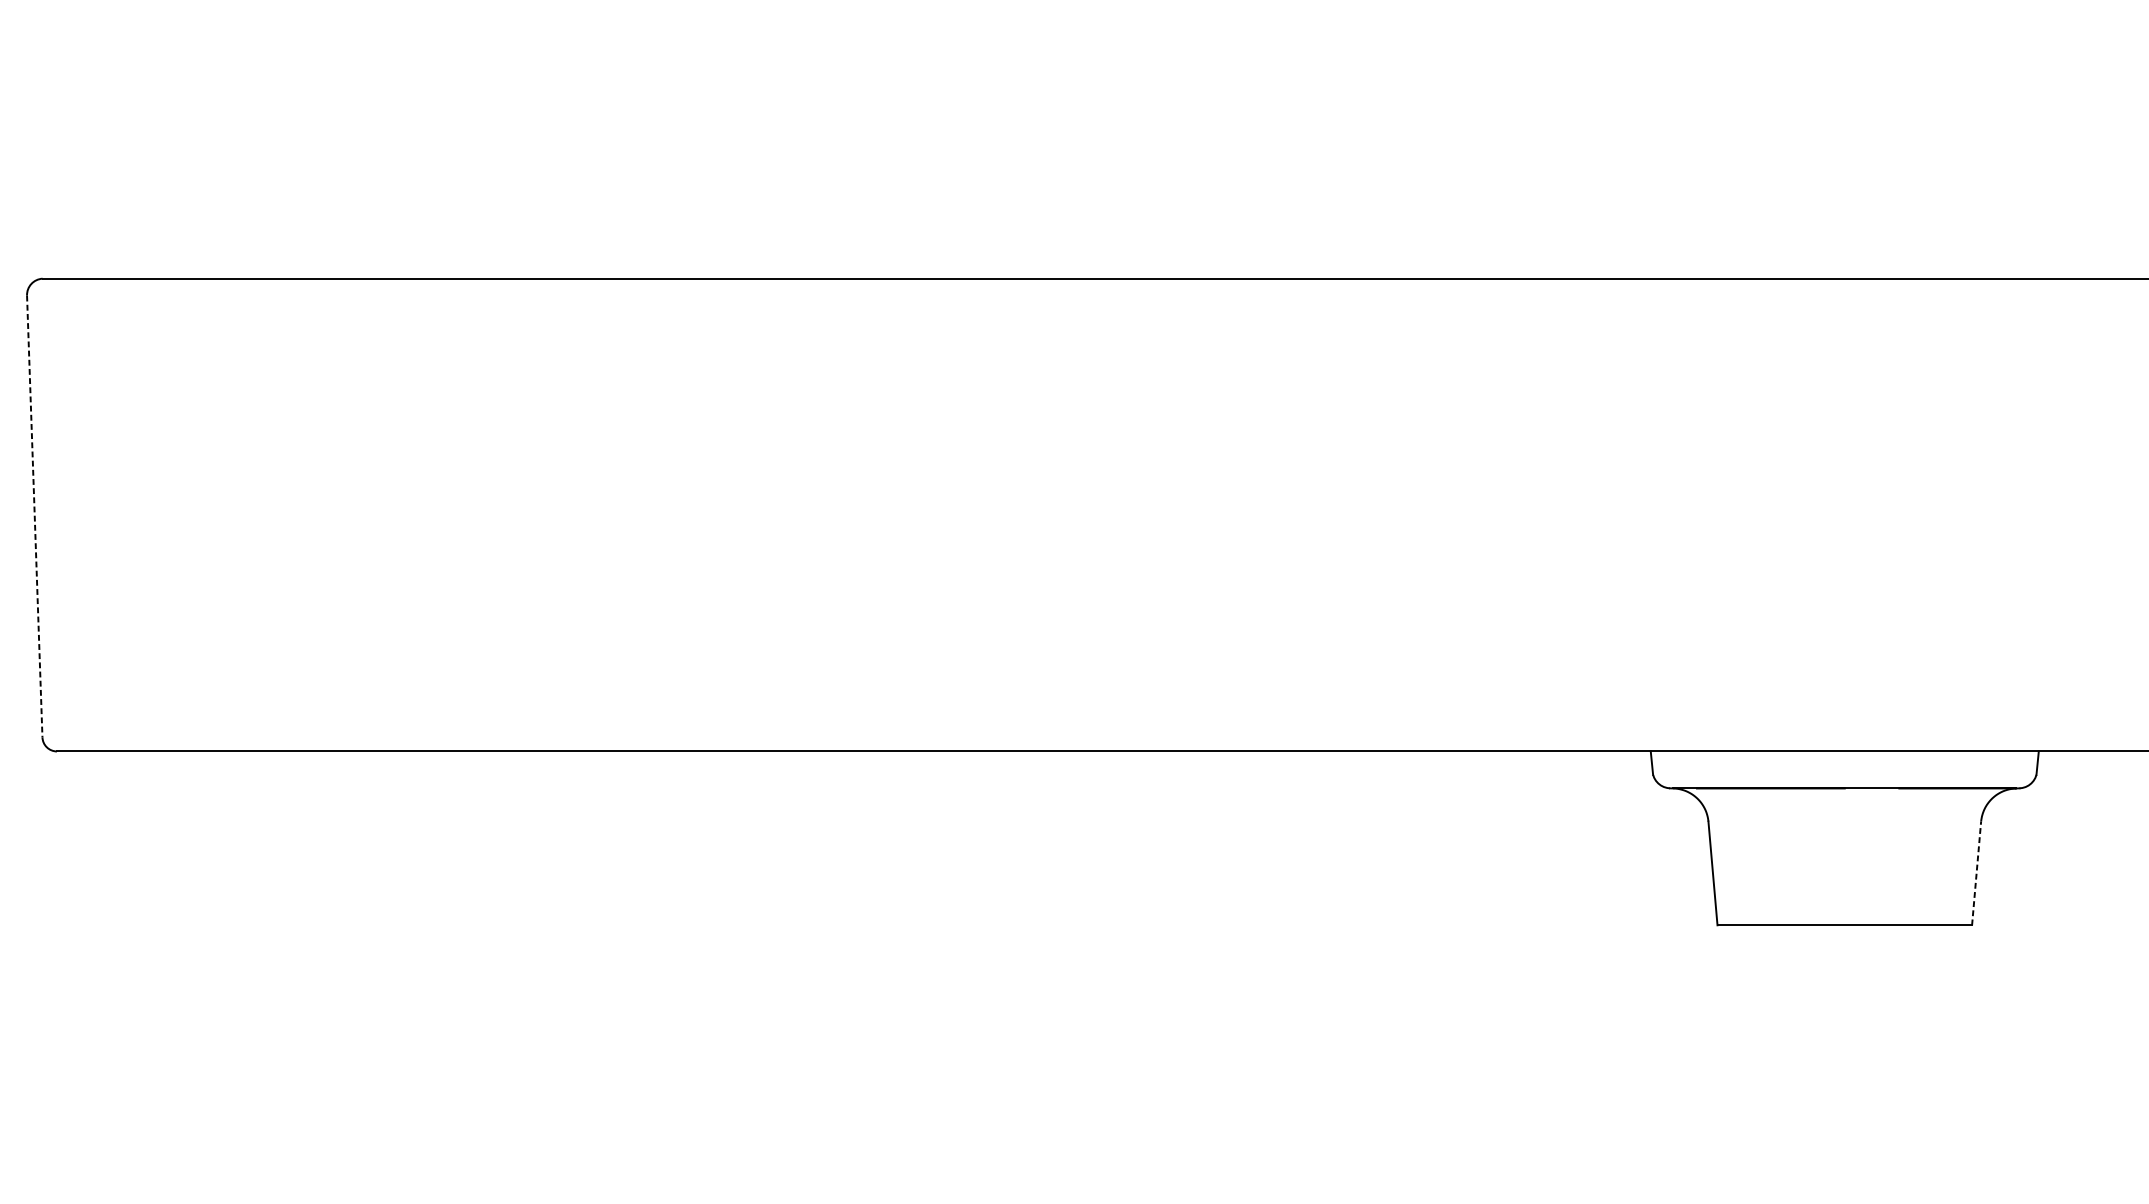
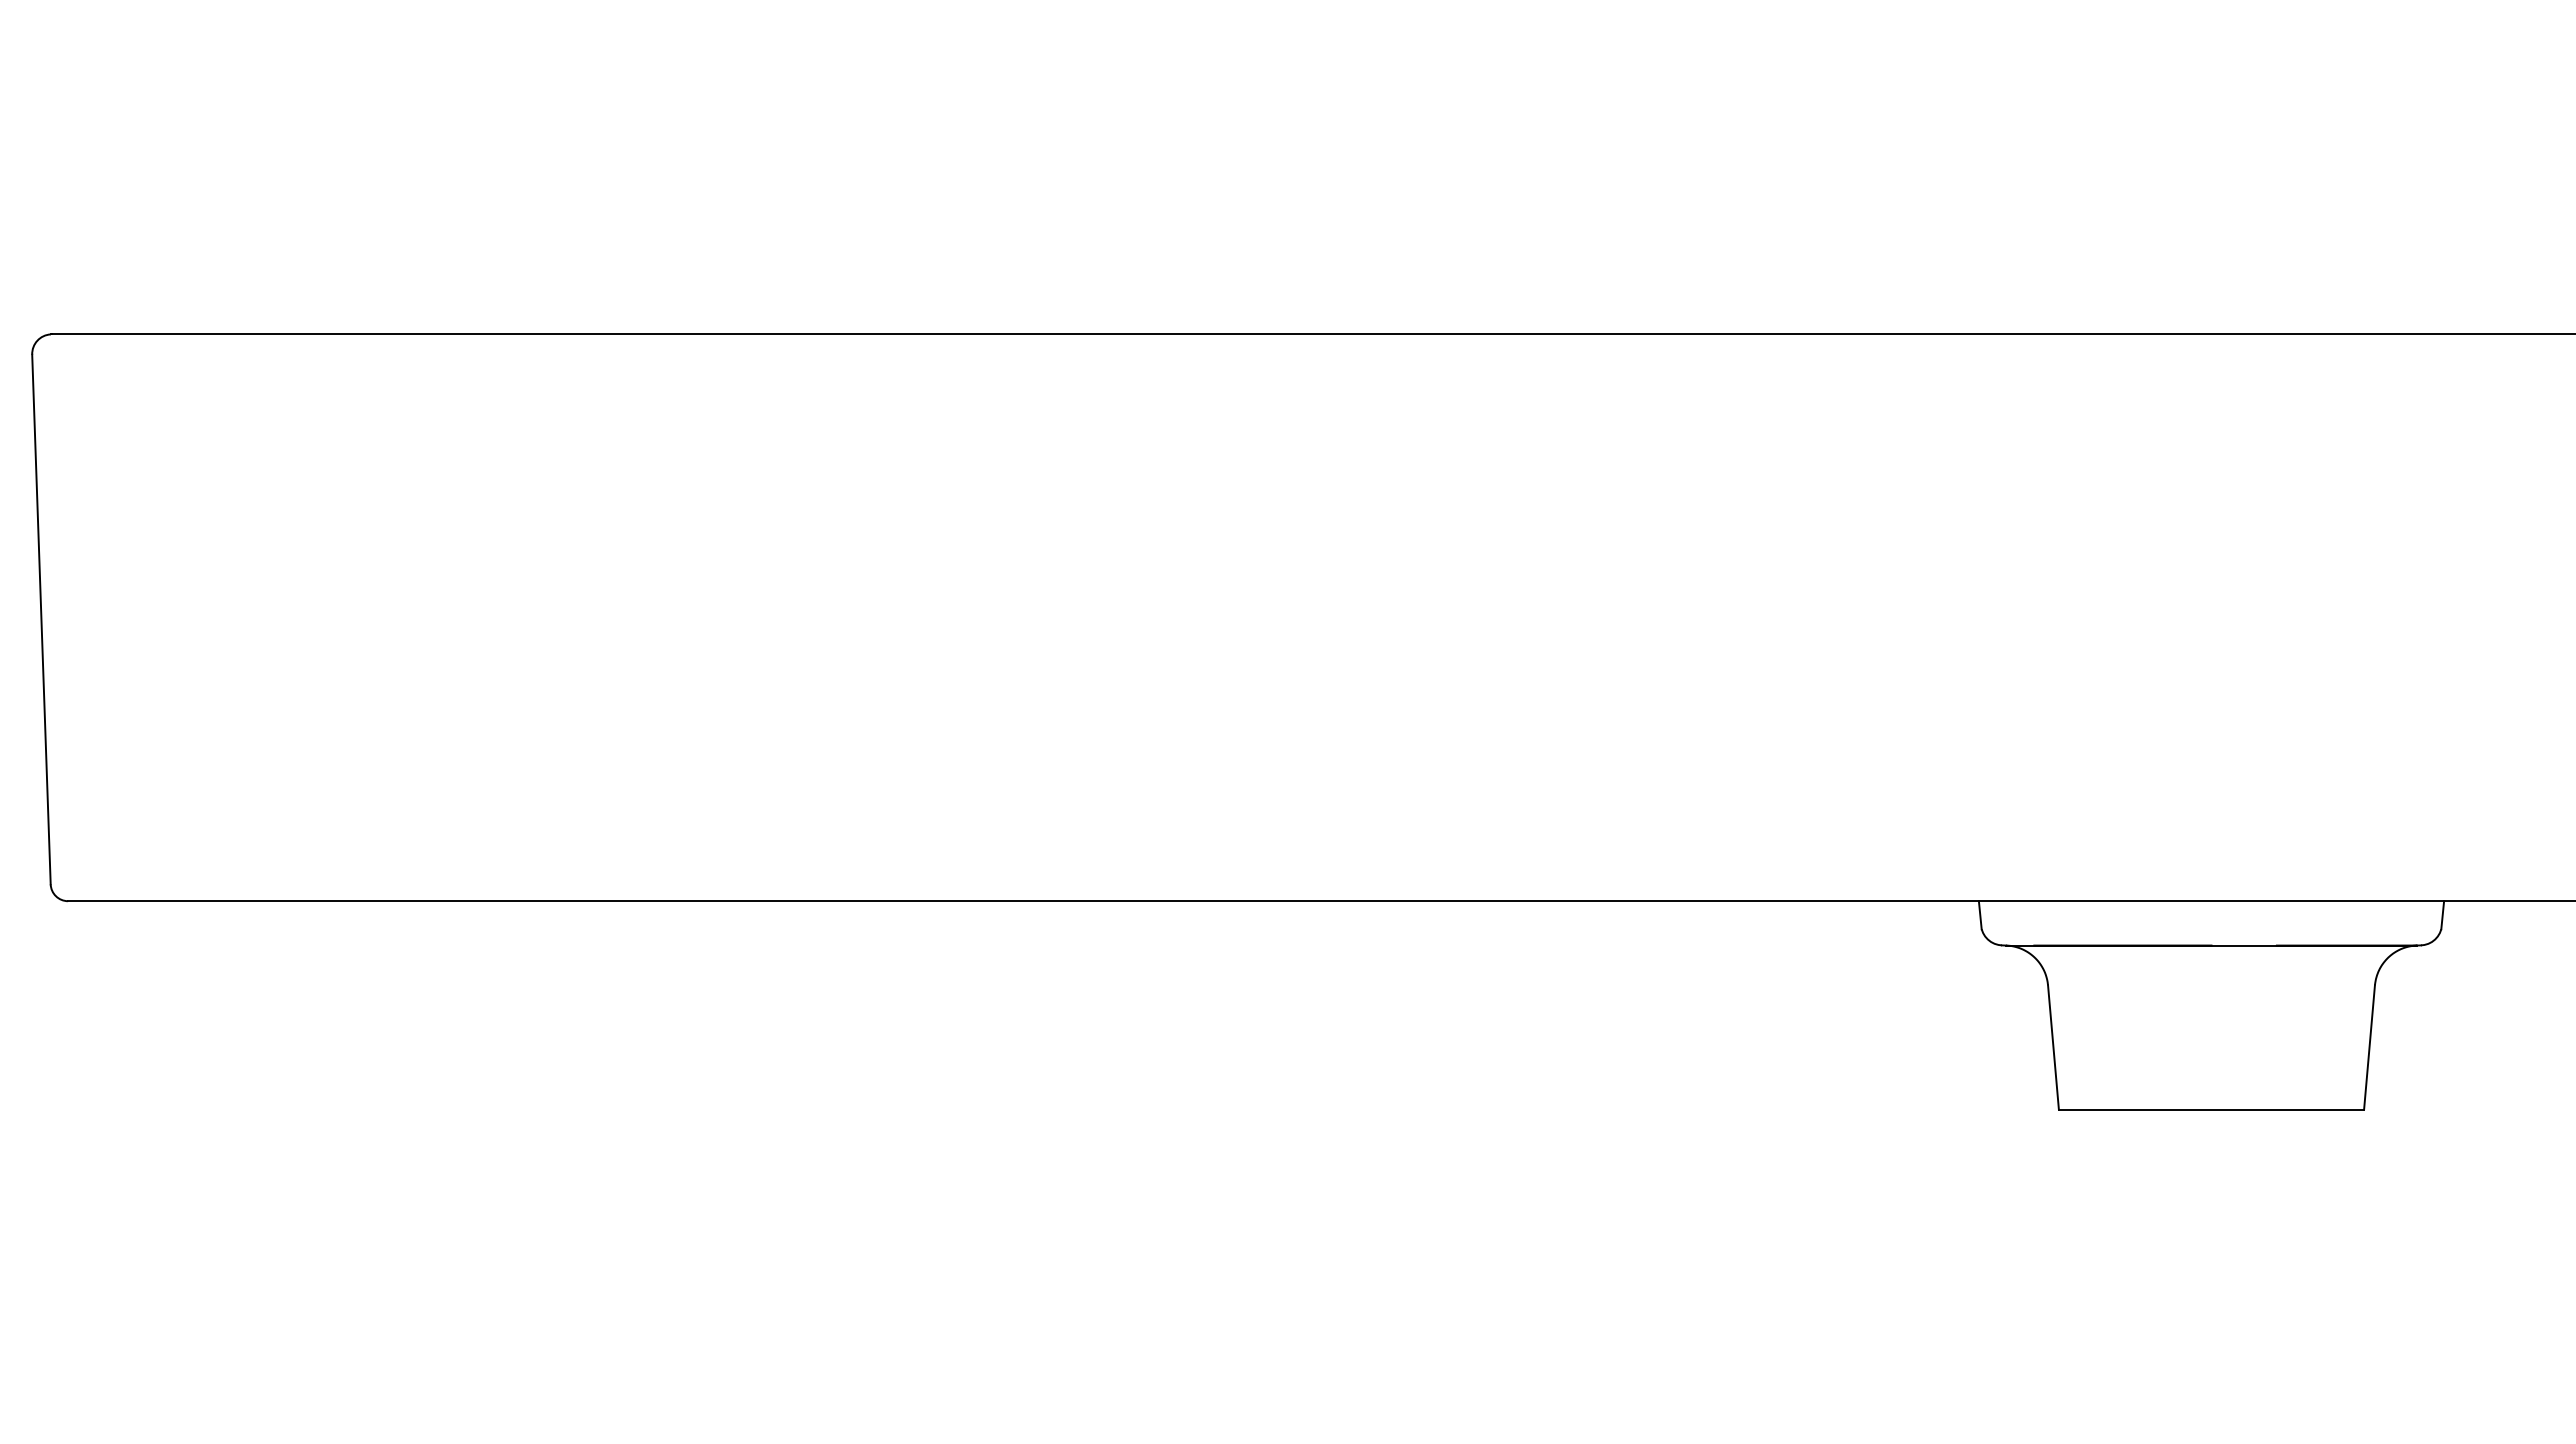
line: (34, 516) -> (41, 619), dashed -> solid
line: (1976, 872) -> (2369, 1046), dashed -> solid

